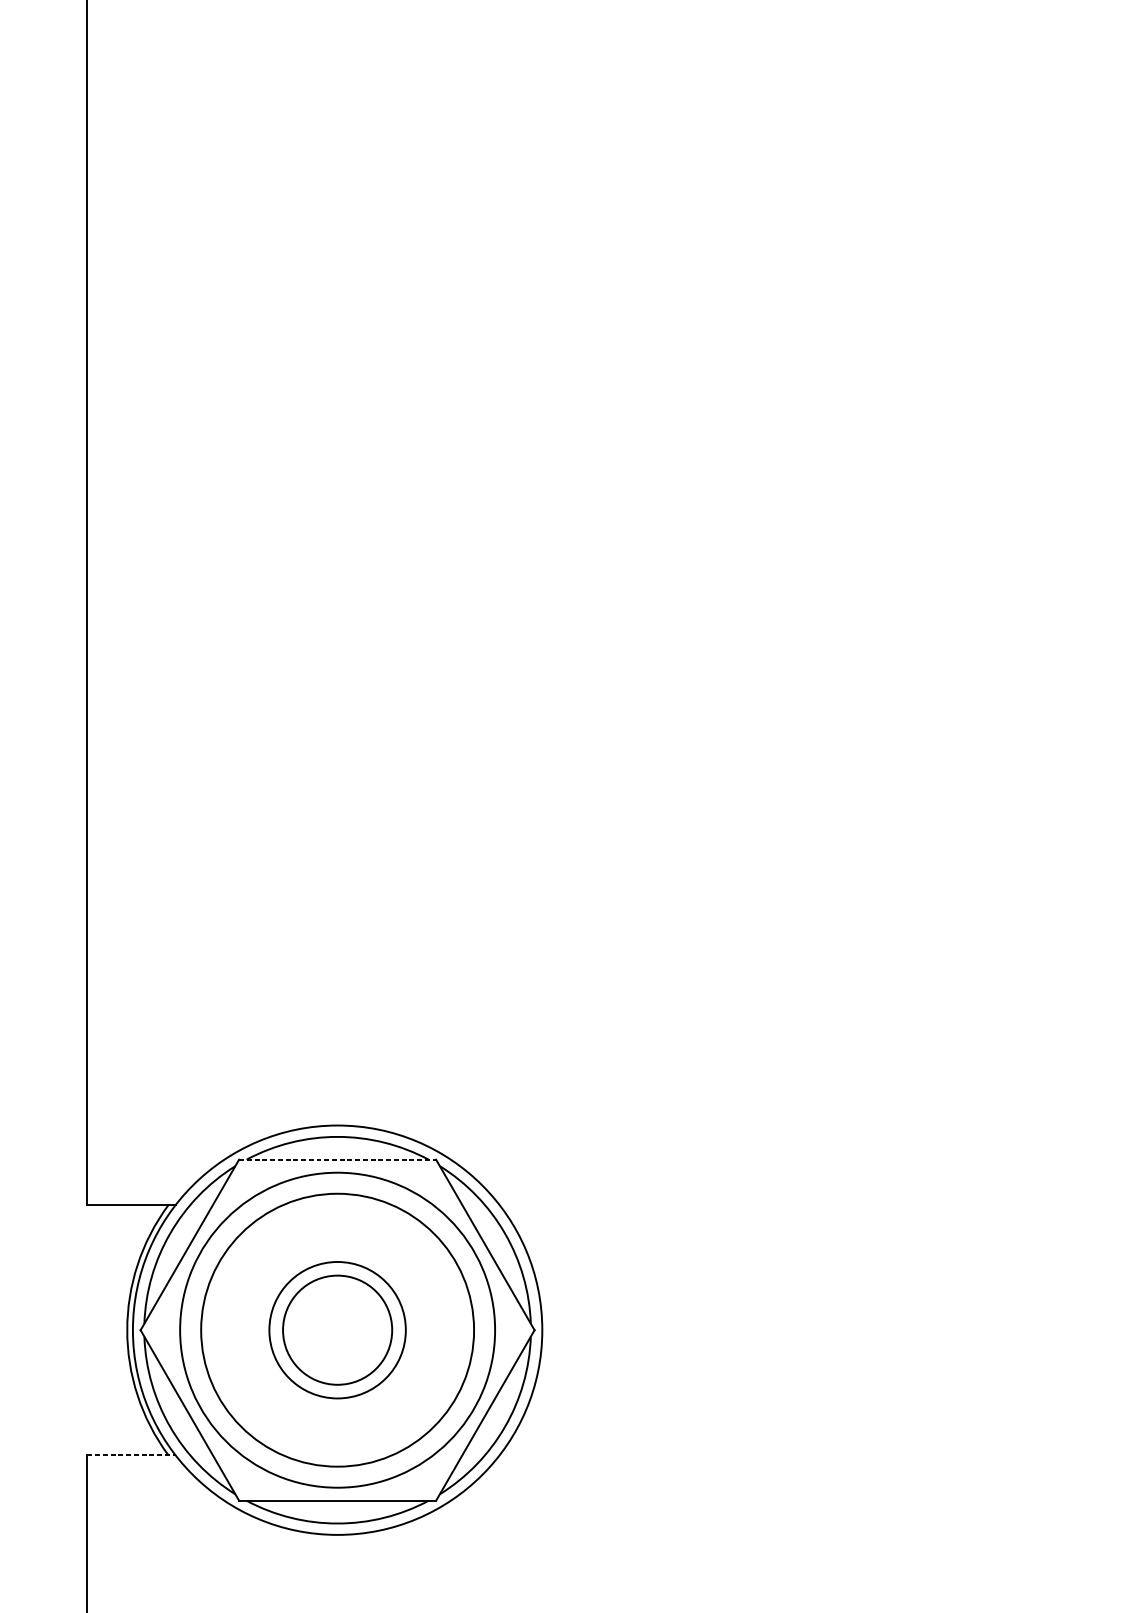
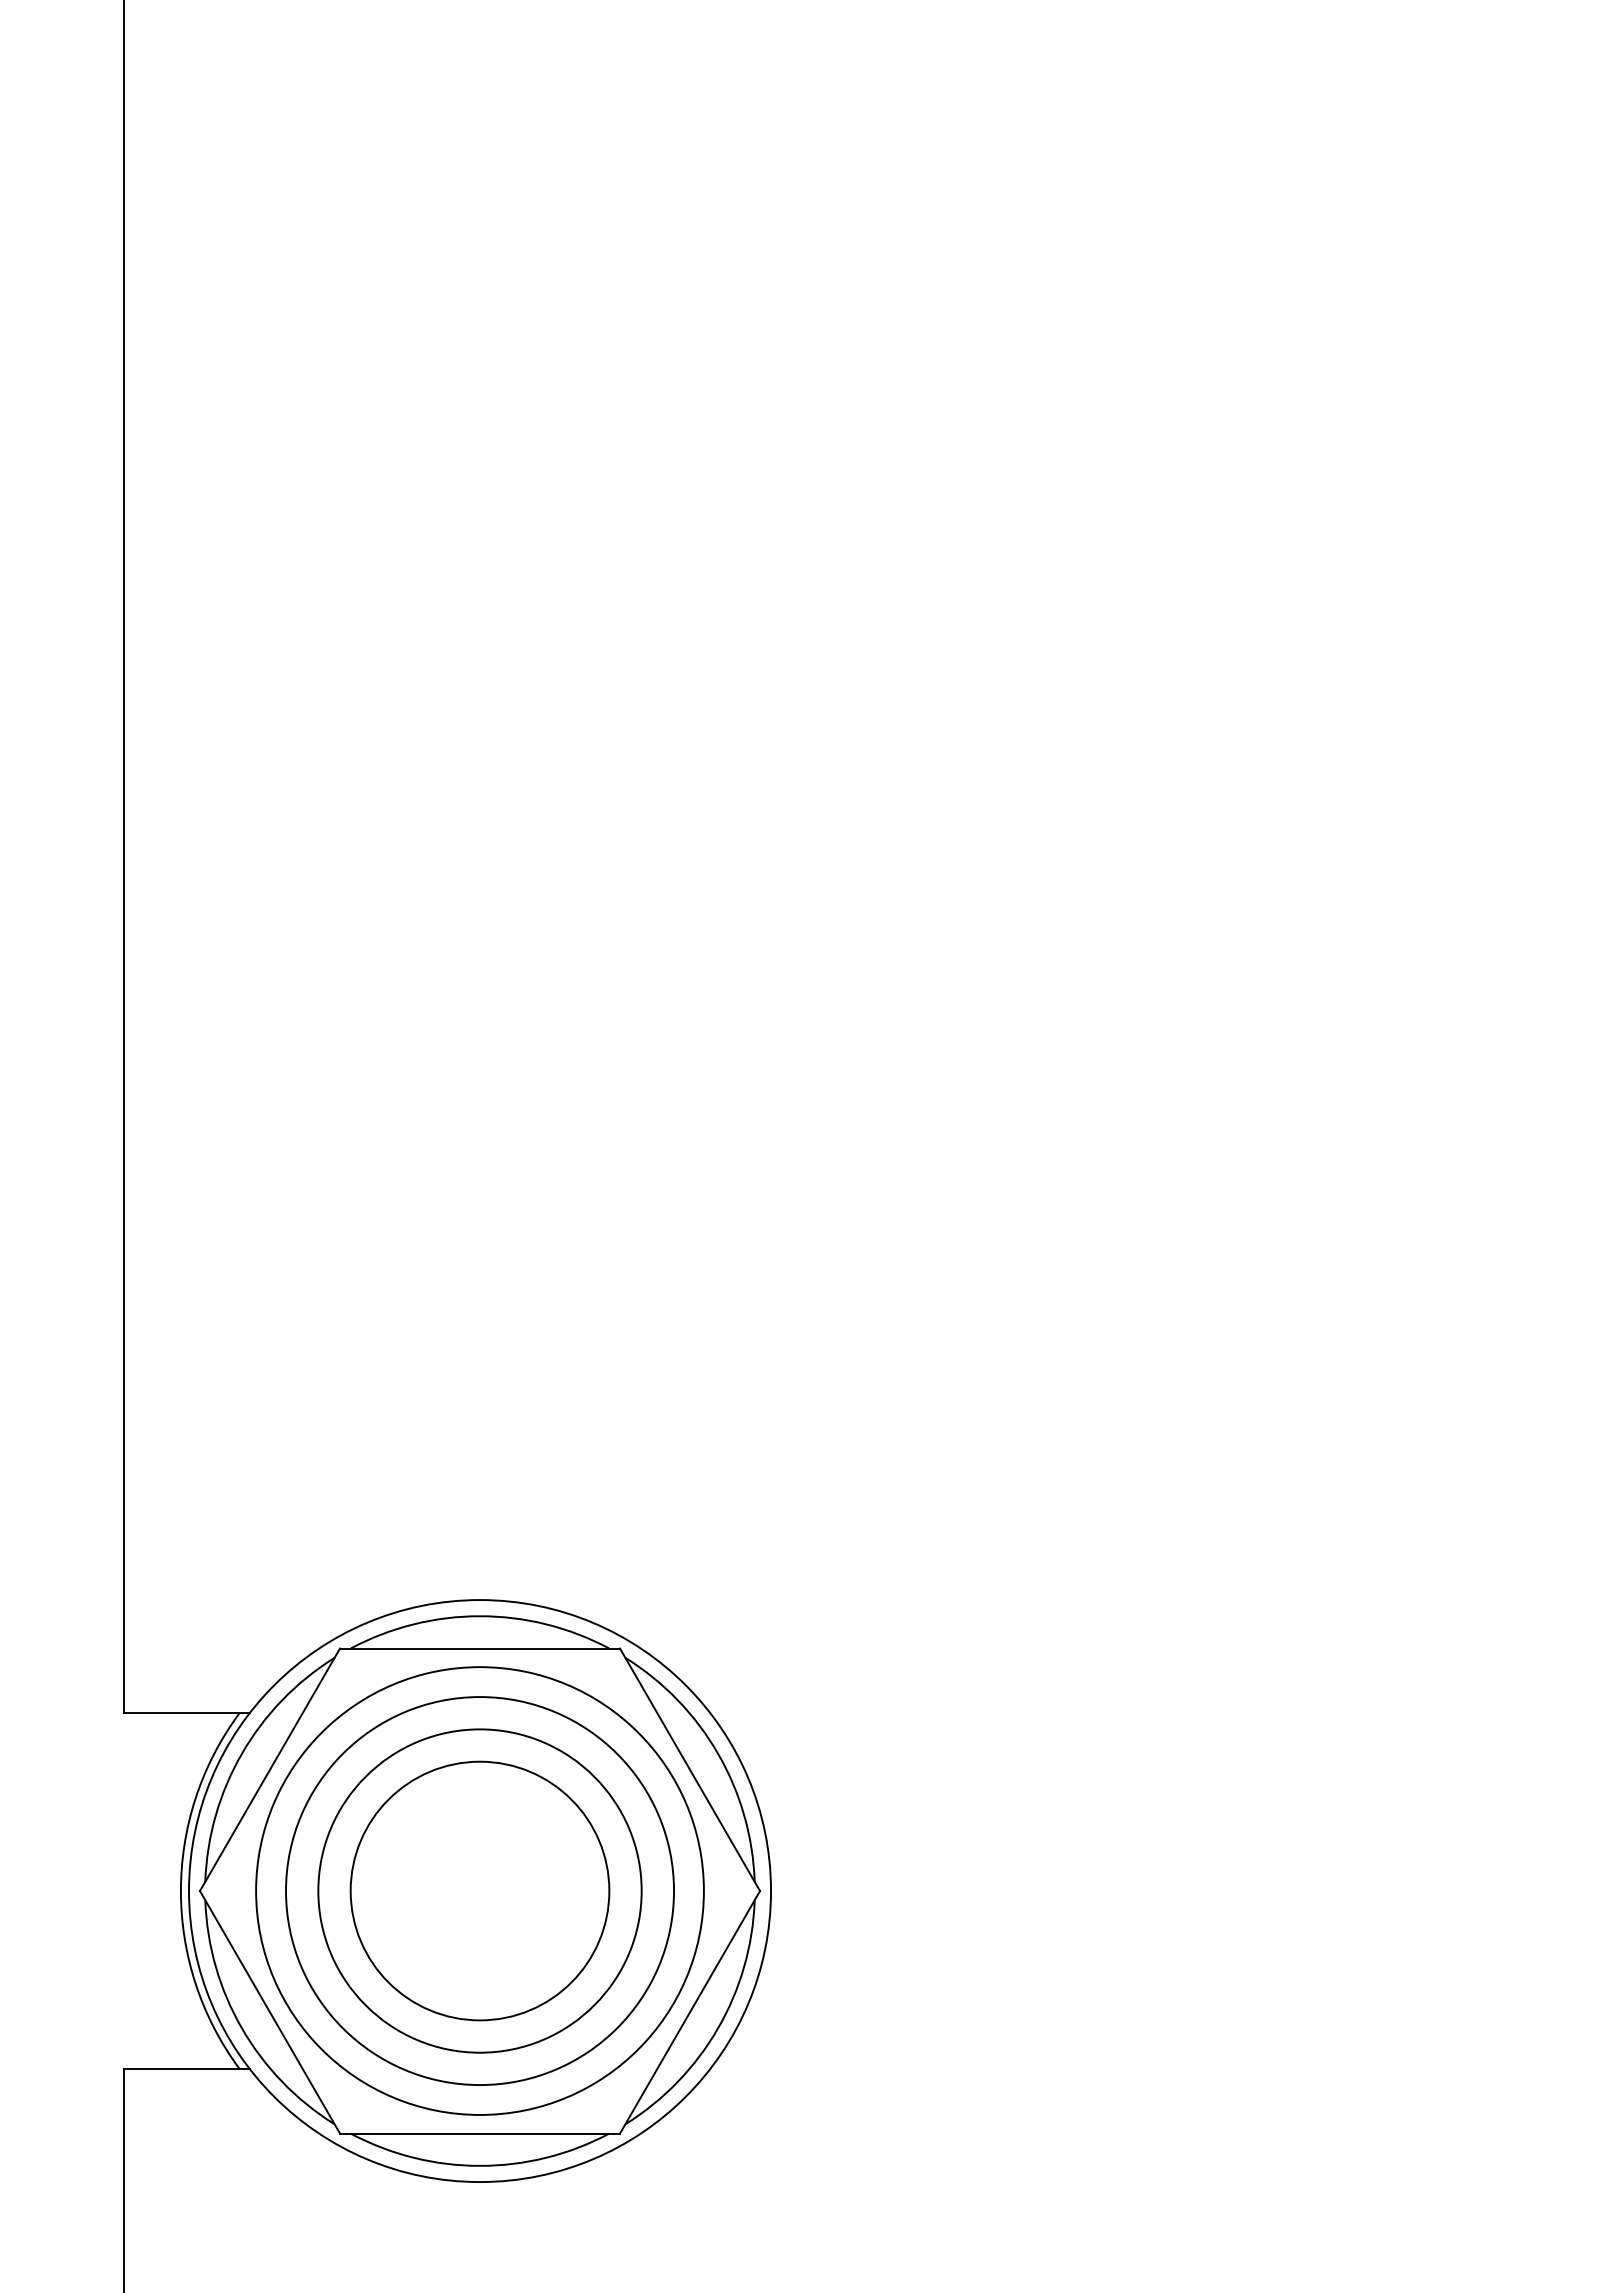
line: (337, 1159) -> (480, 1648), dashed -> solid
circle: (337, 1329) -> (479, 1890), size x1.67
circle: (337, 1329) -> (479, 1890), size x1.67
line: (131, 1455) -> (187, 2068), dashed -> solid

